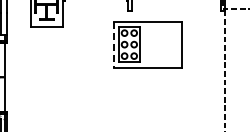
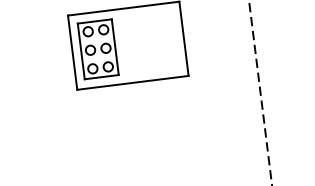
line: (113, 44) -> (72, 52), dashed -> solid

